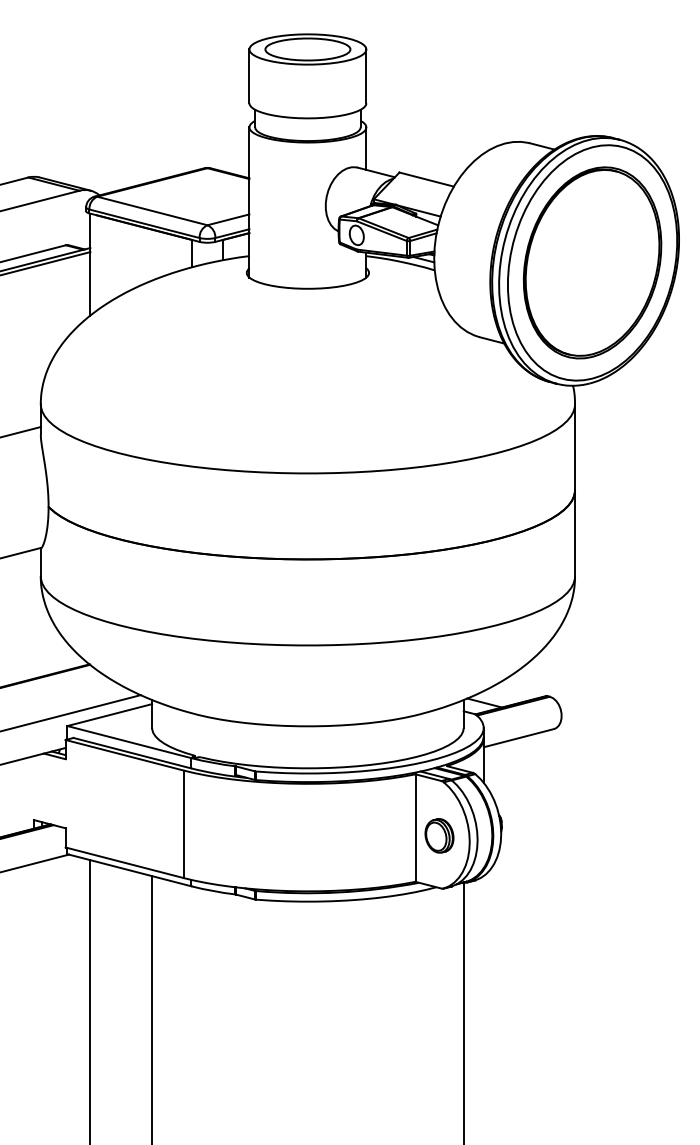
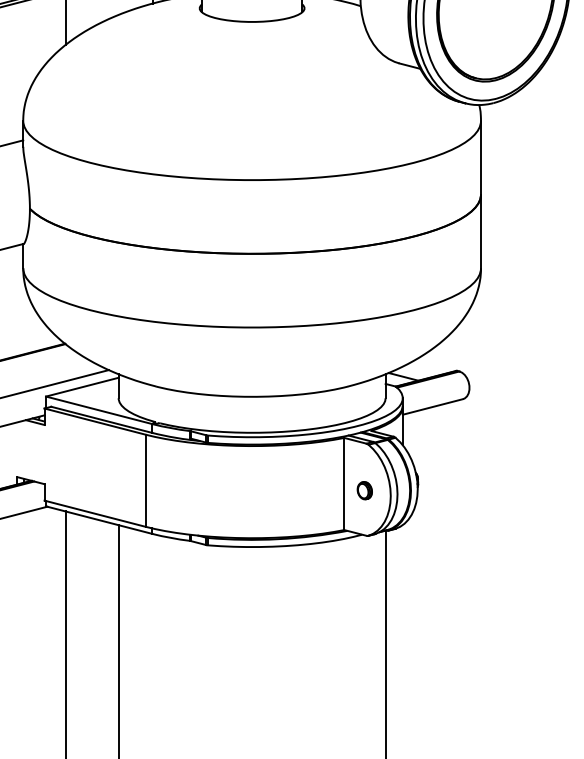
part: (439, 835) -> (364, 490), size x0.6

